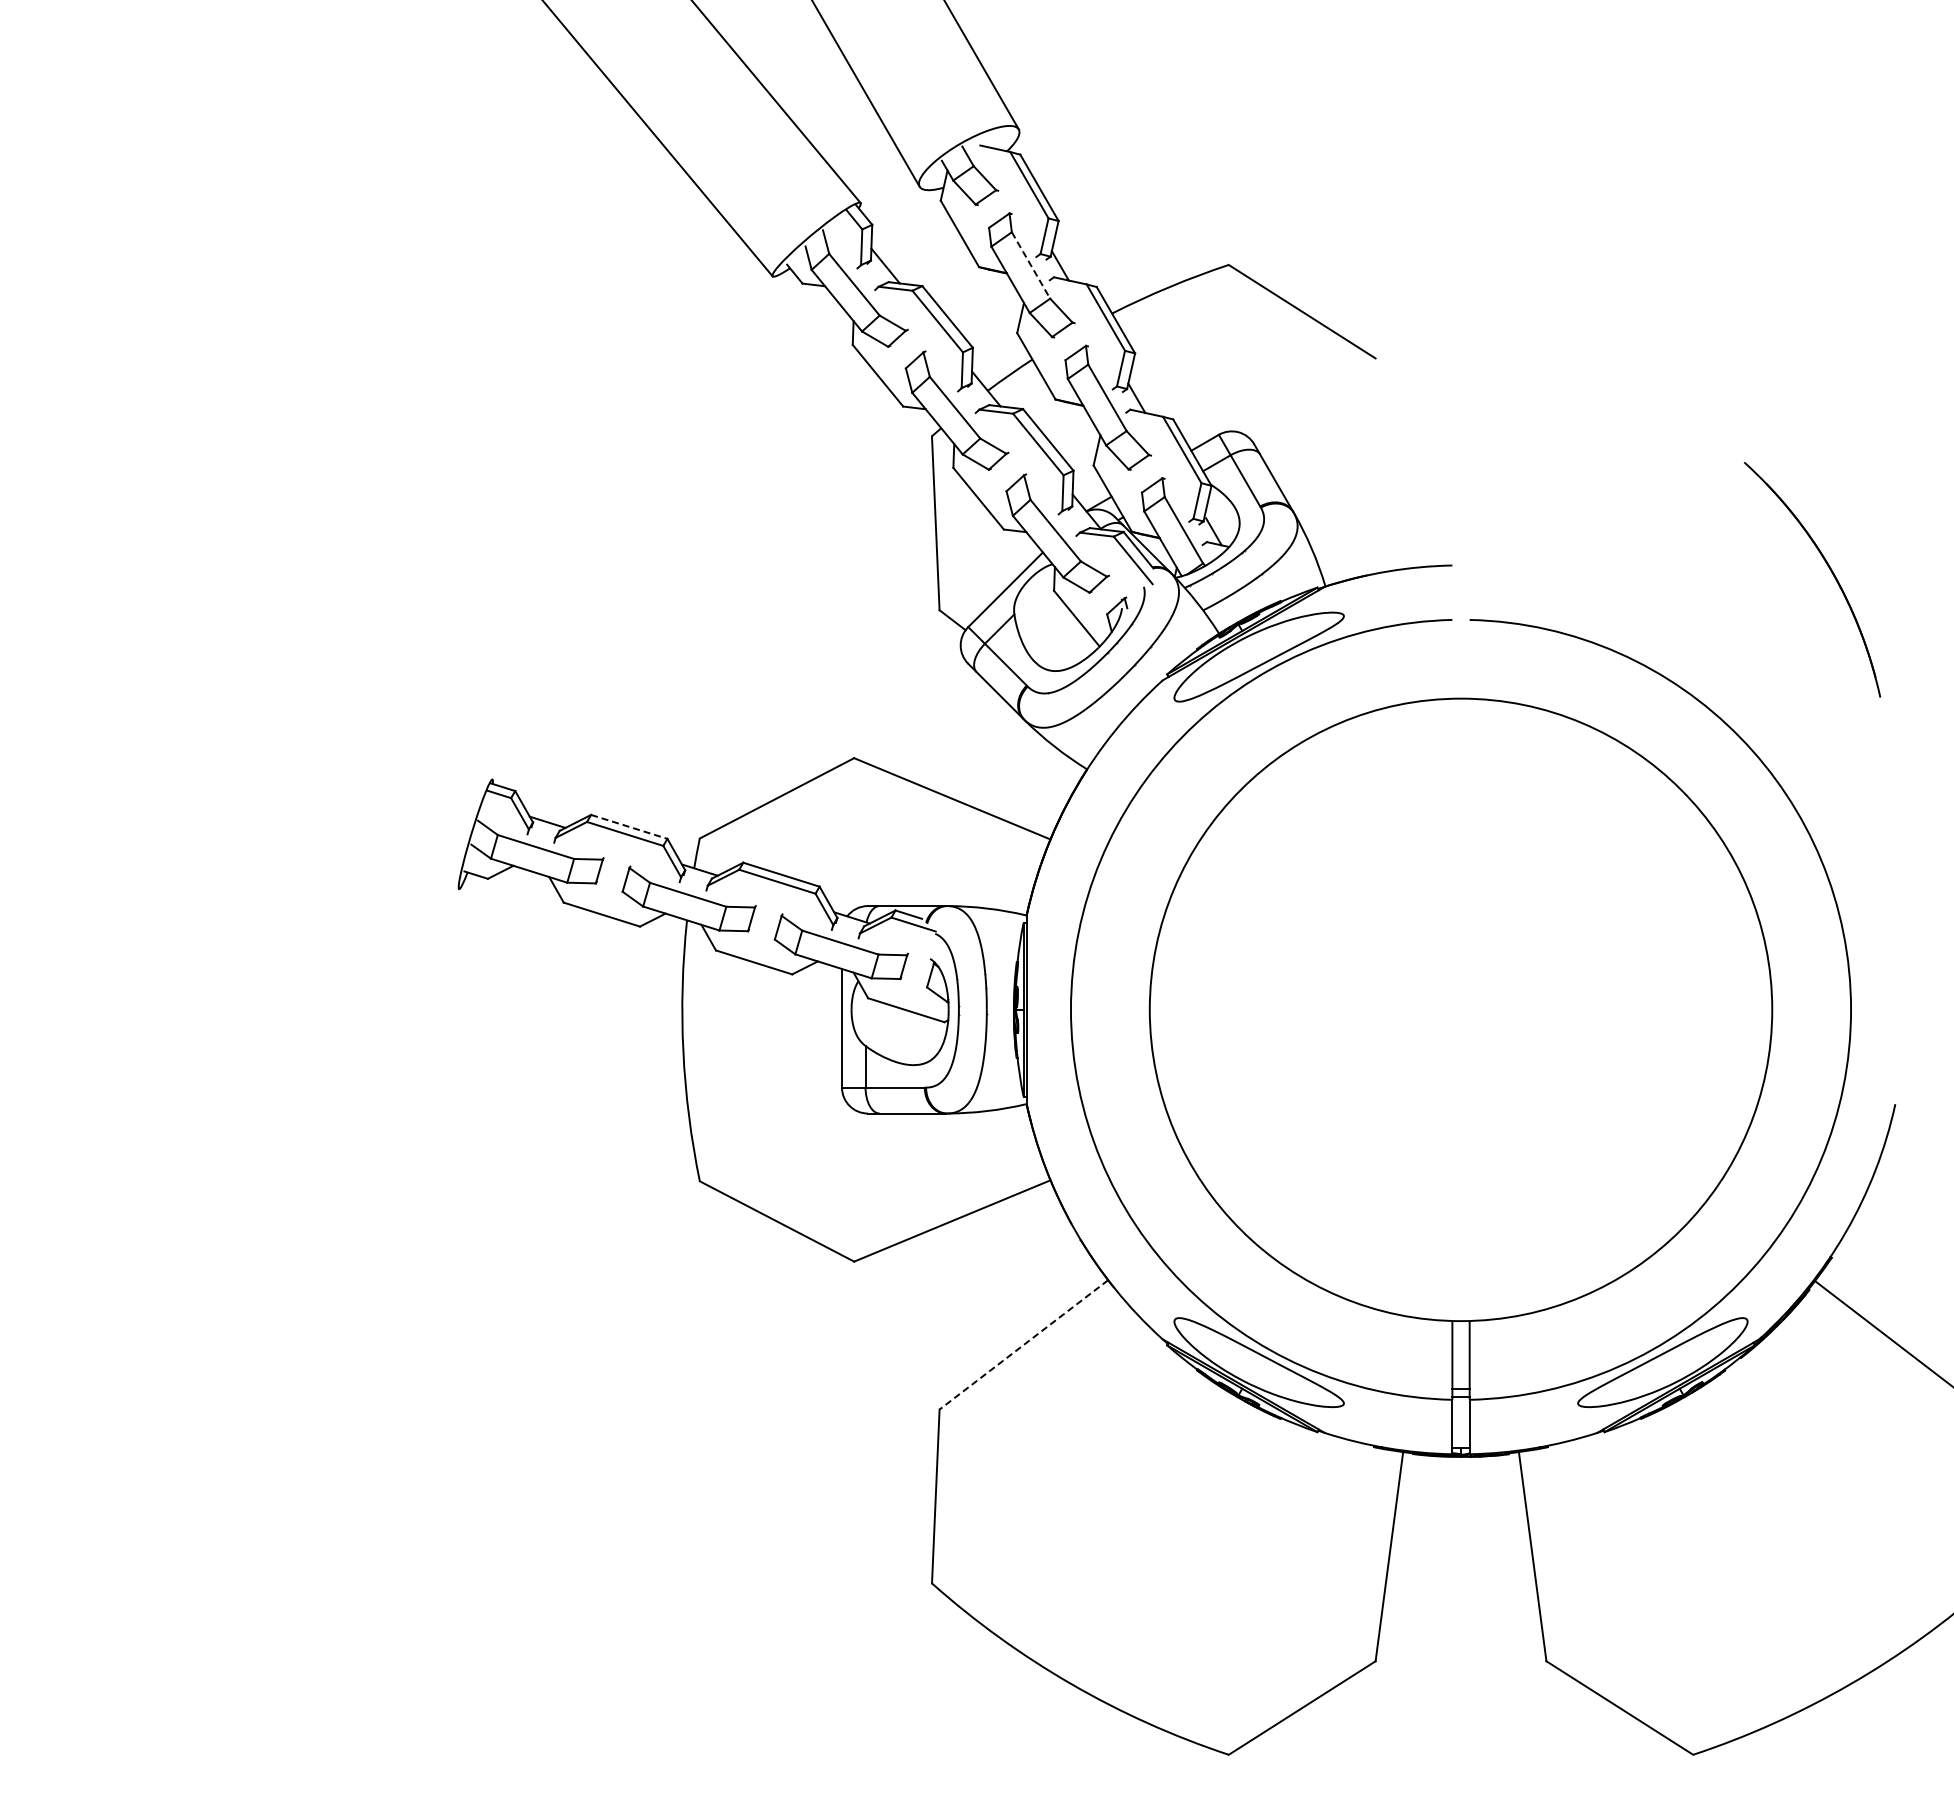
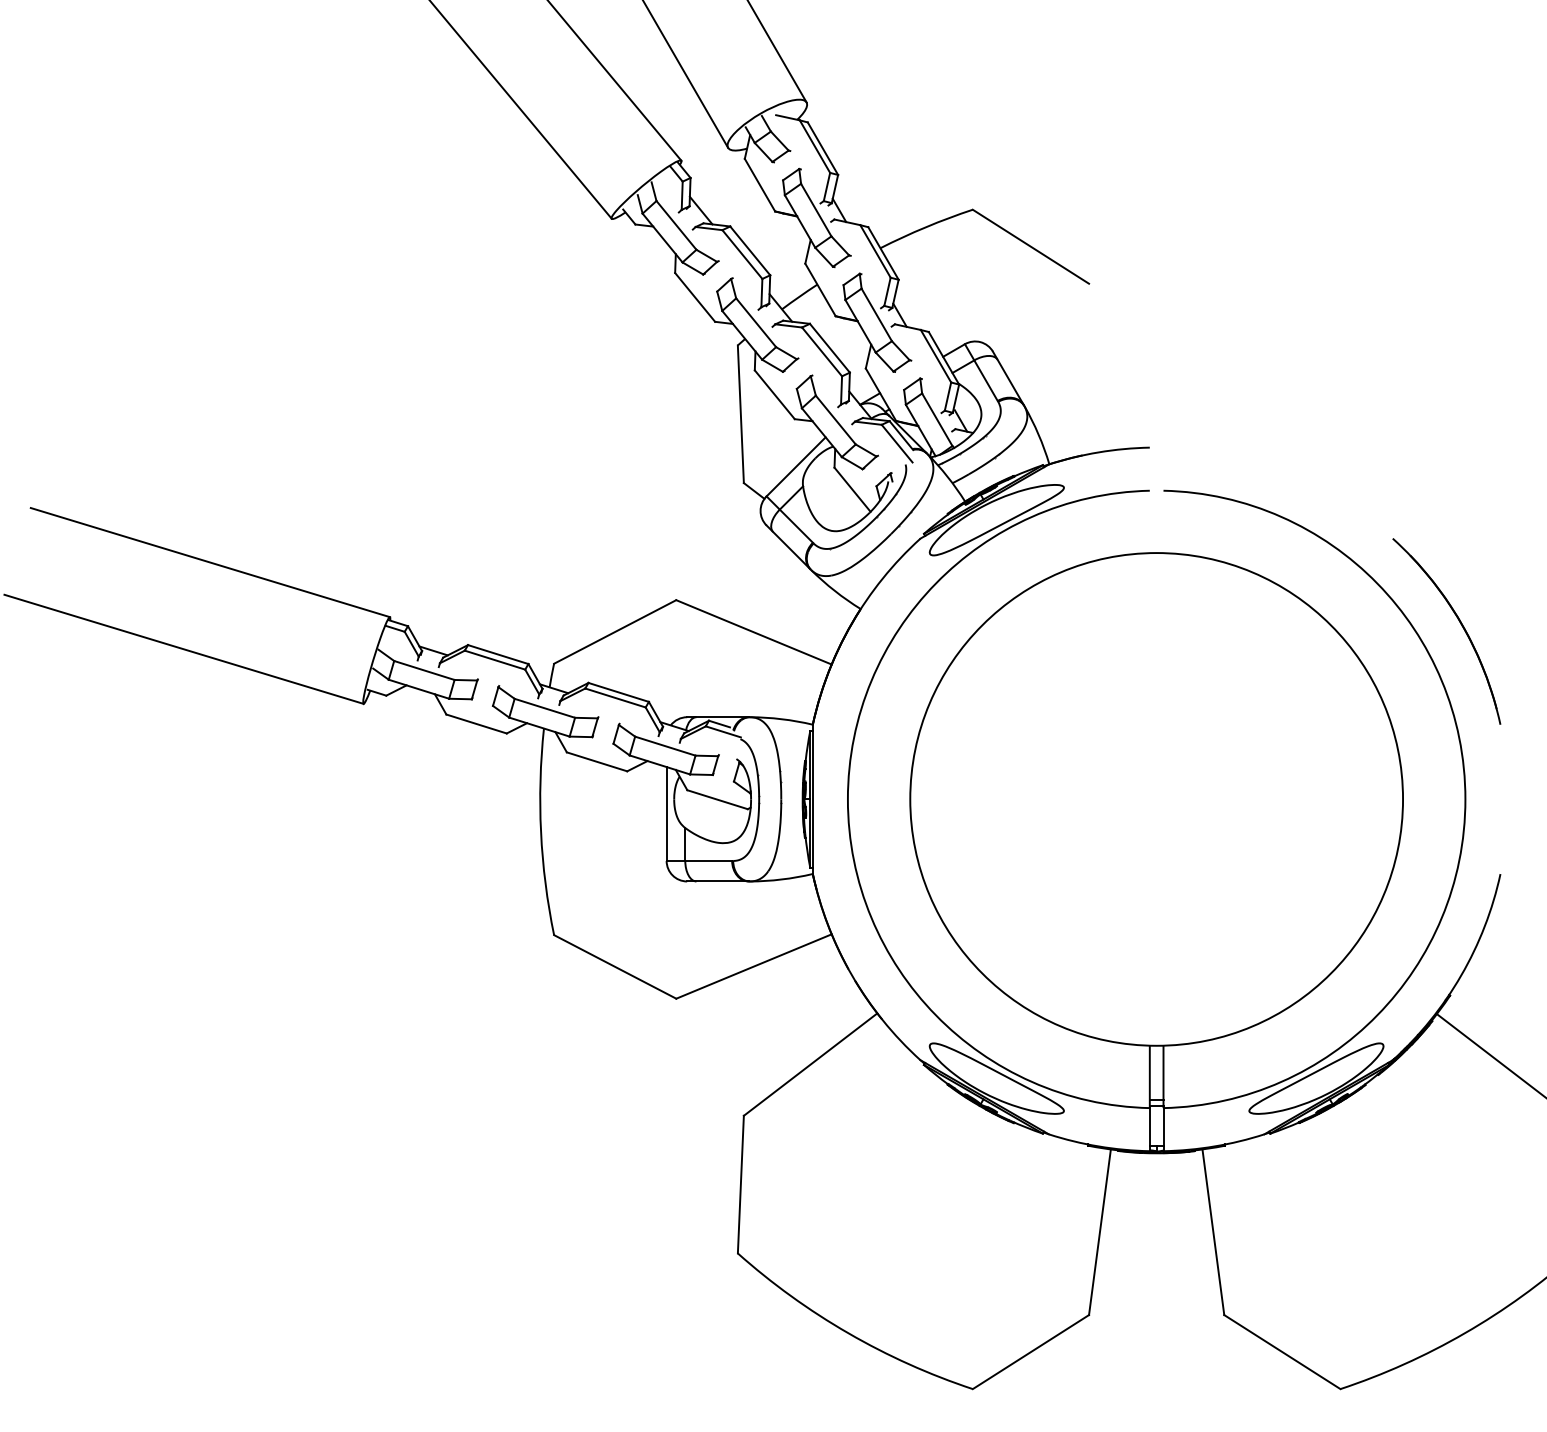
line: (1031, 265) -> (816, 210), dashed -> solid
part: (1830, 571) -> (1461, 624), moved
line: (265, 710) -> (210, 562), added
line: (232, 820) -> (184, 649), added
line: (629, 827) -> (498, 655), dashed -> solid
line: (1023, 1345) -> (810, 1065), dashed -> solid

